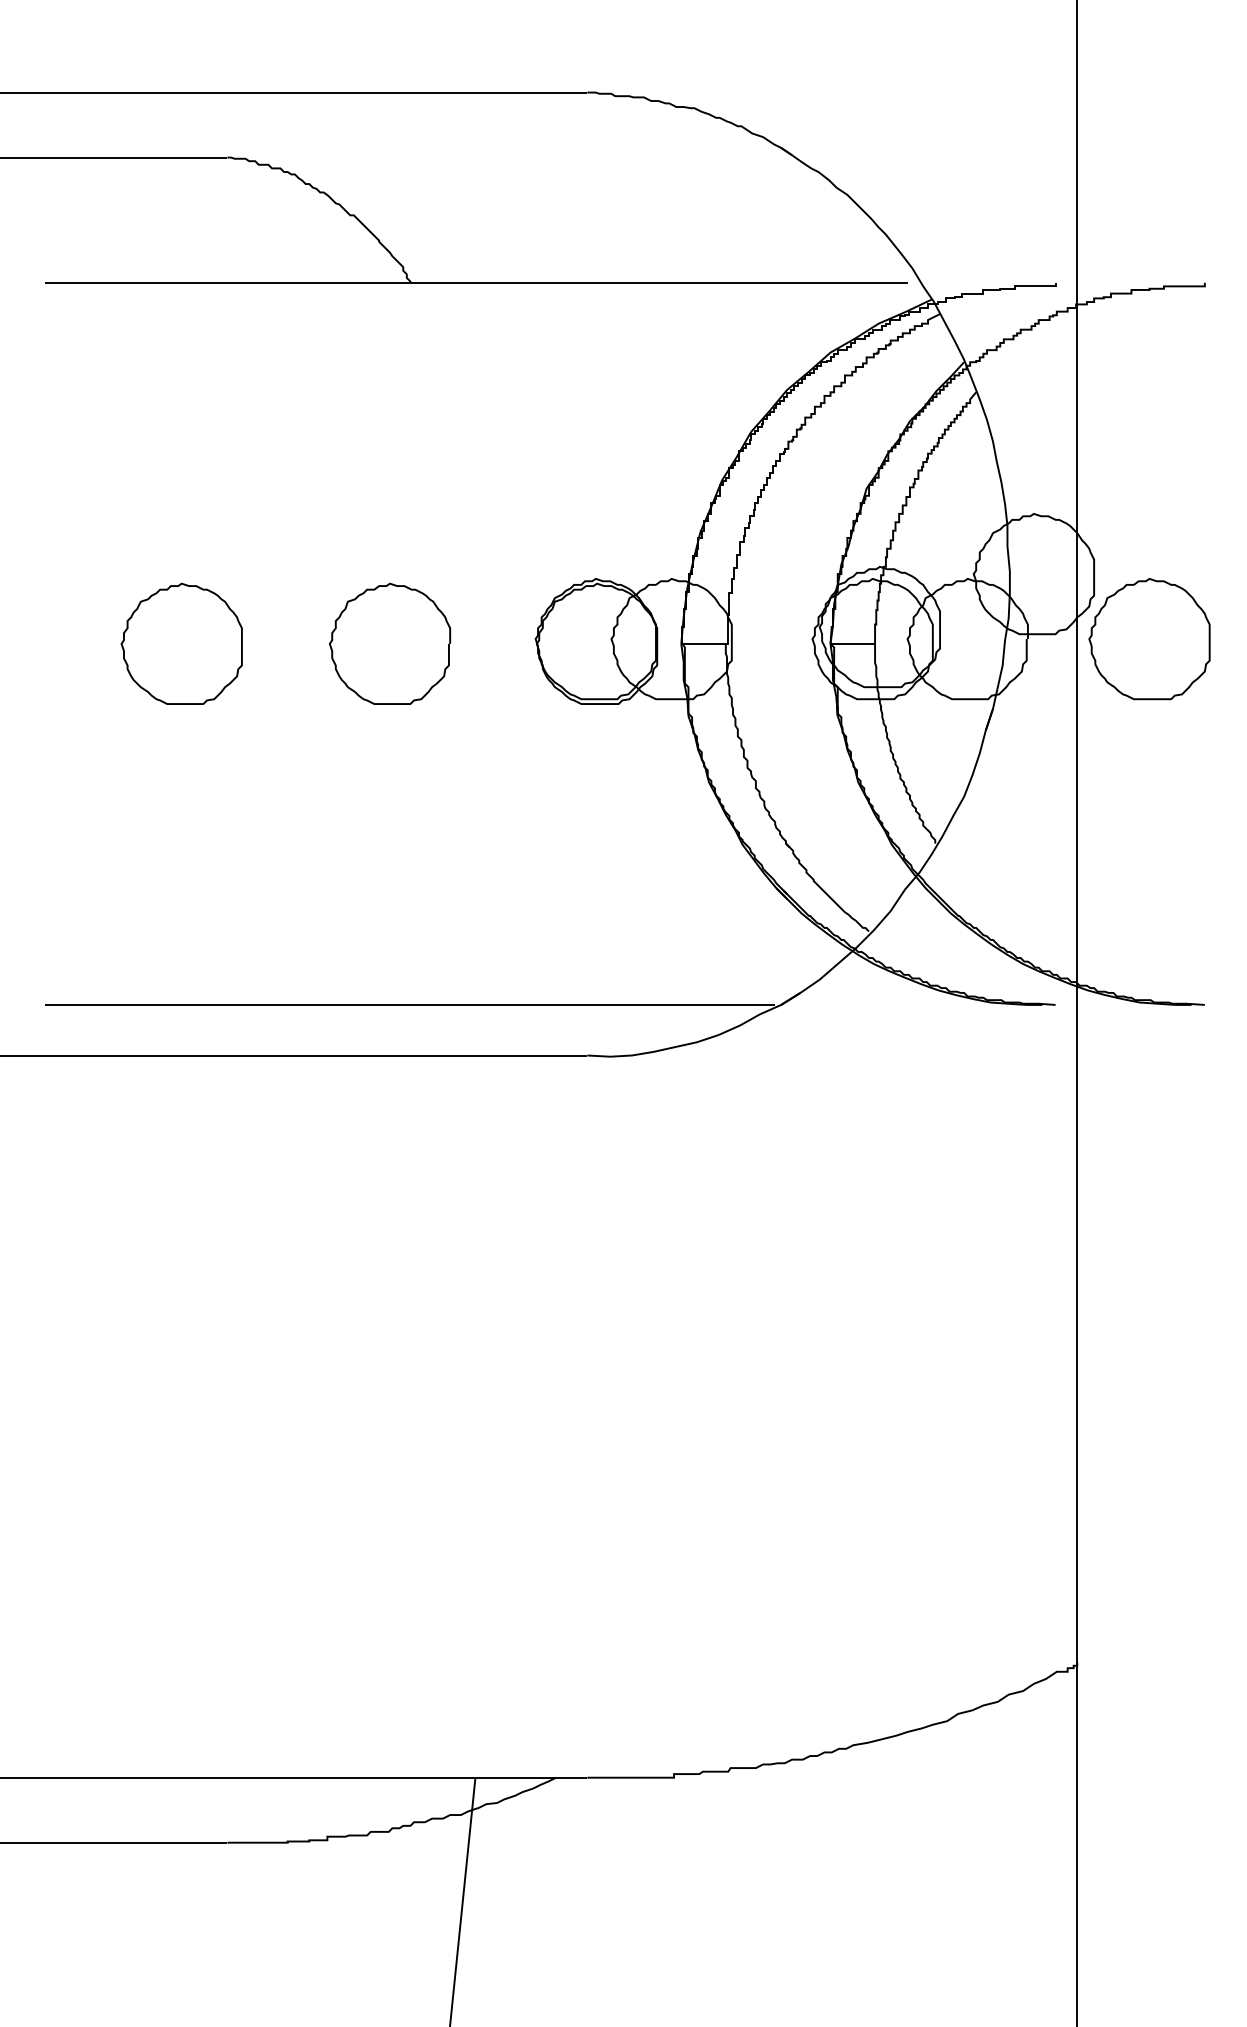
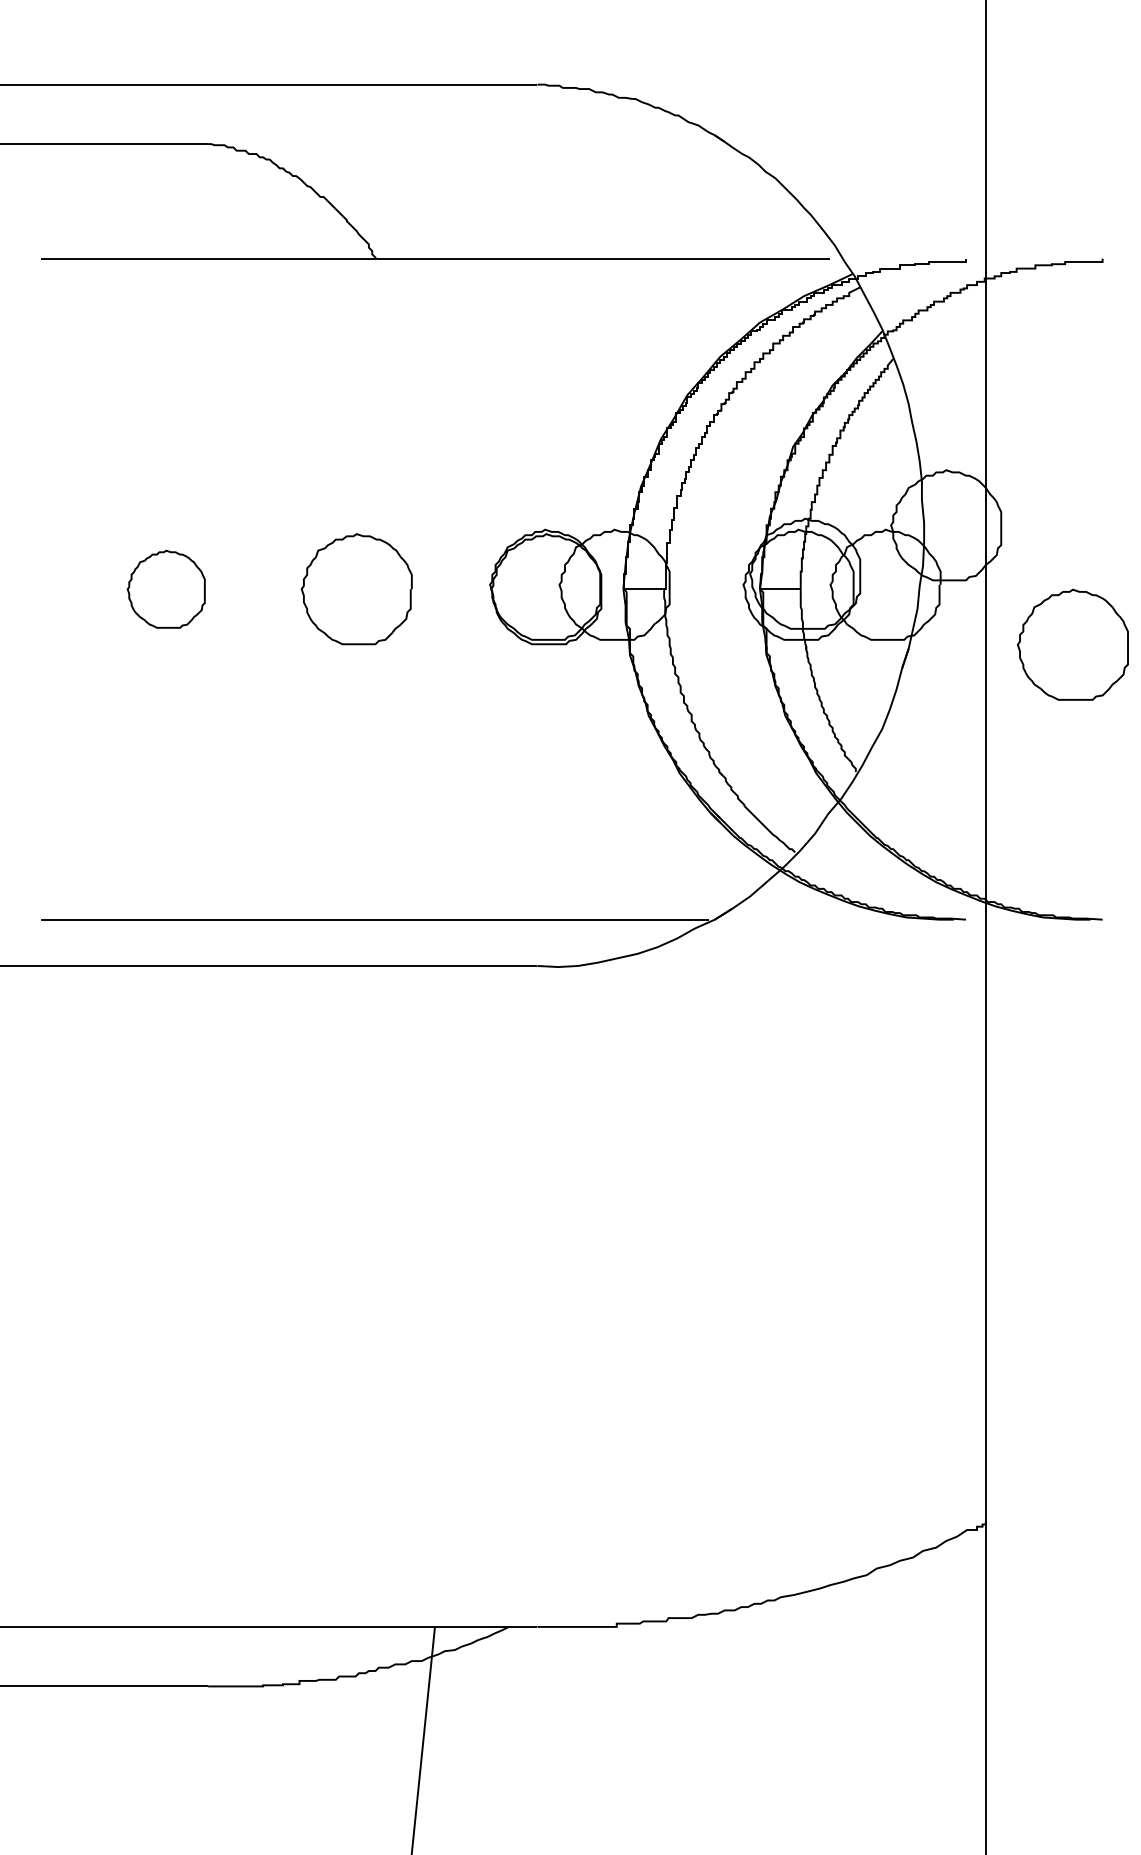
part: (1149, 638) -> (1072, 644), moved
part: (182, 644) -> (166, 589), size x0.7

